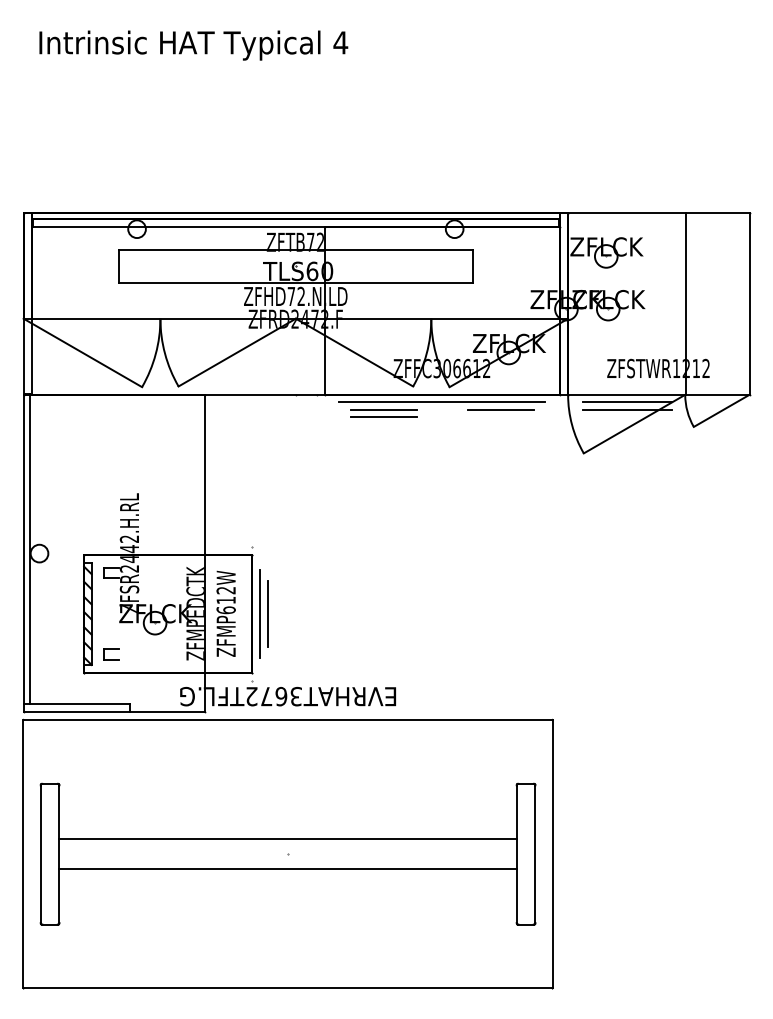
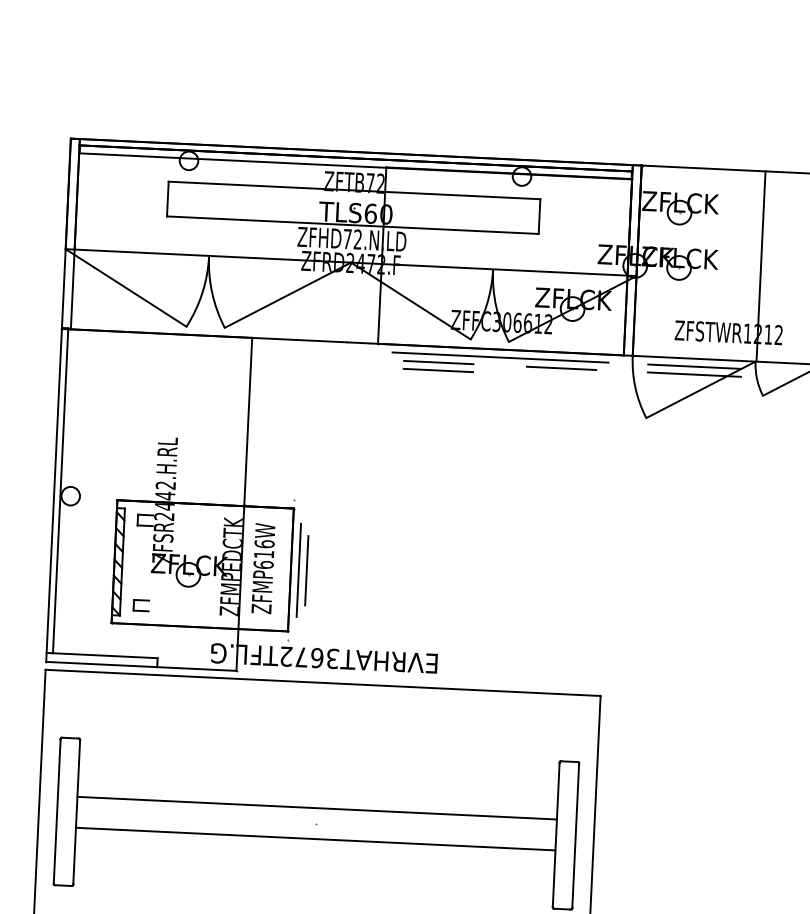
text: (225, 590) -> (263, 544), ZFMP612W -> ZFMP616W

